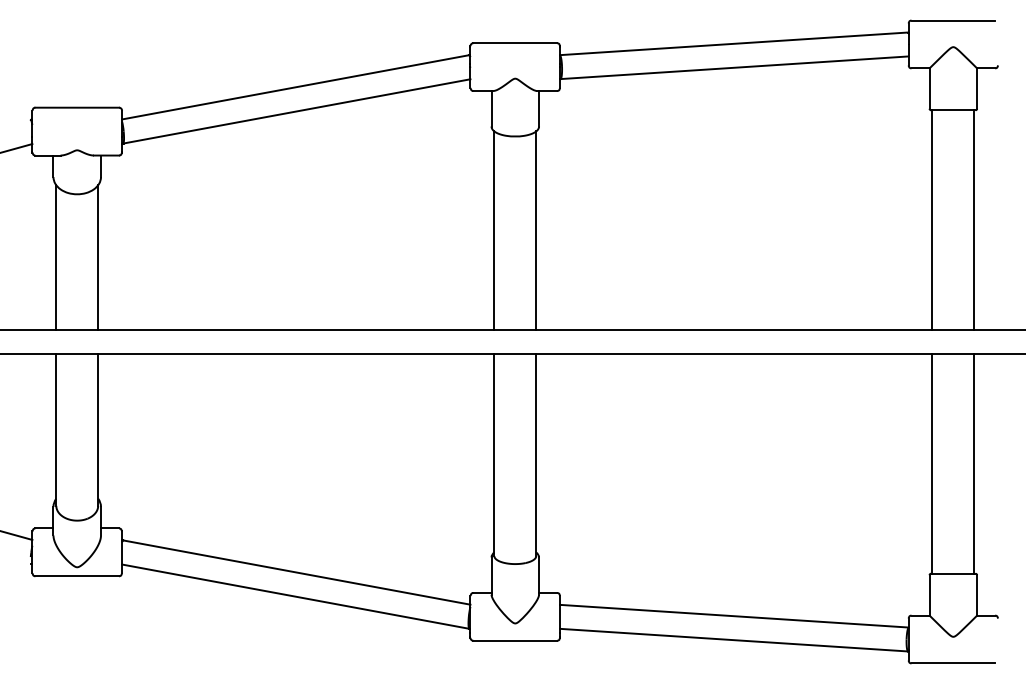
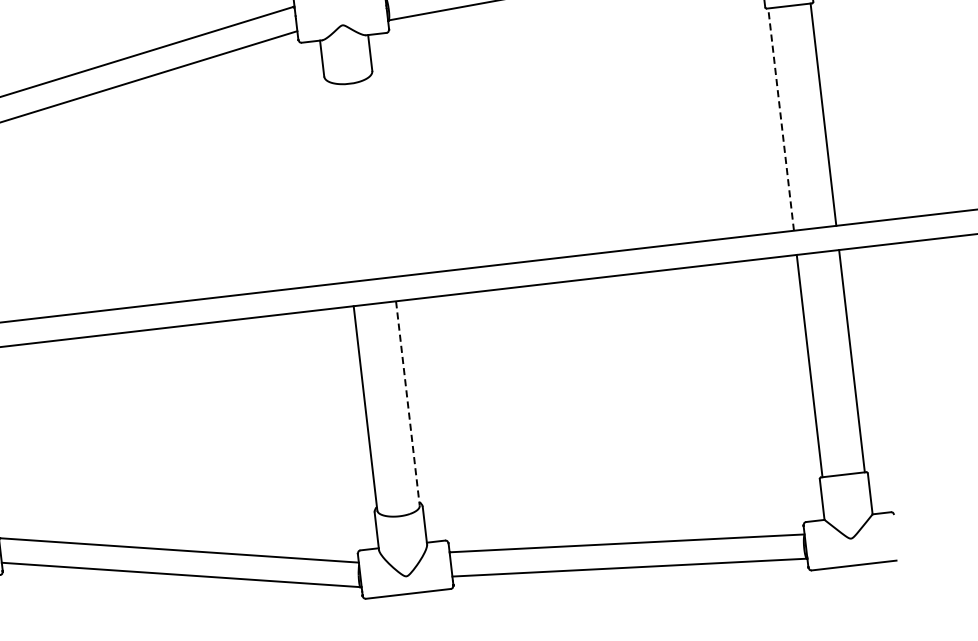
line: (932, 220) -> (781, 119), solid -> dashed
line: (494, 230) -> (339, 181), removed
line: (536, 230) -> (381, 176), removed
line: (536, 455) -> (408, 403), solid -> dashed

